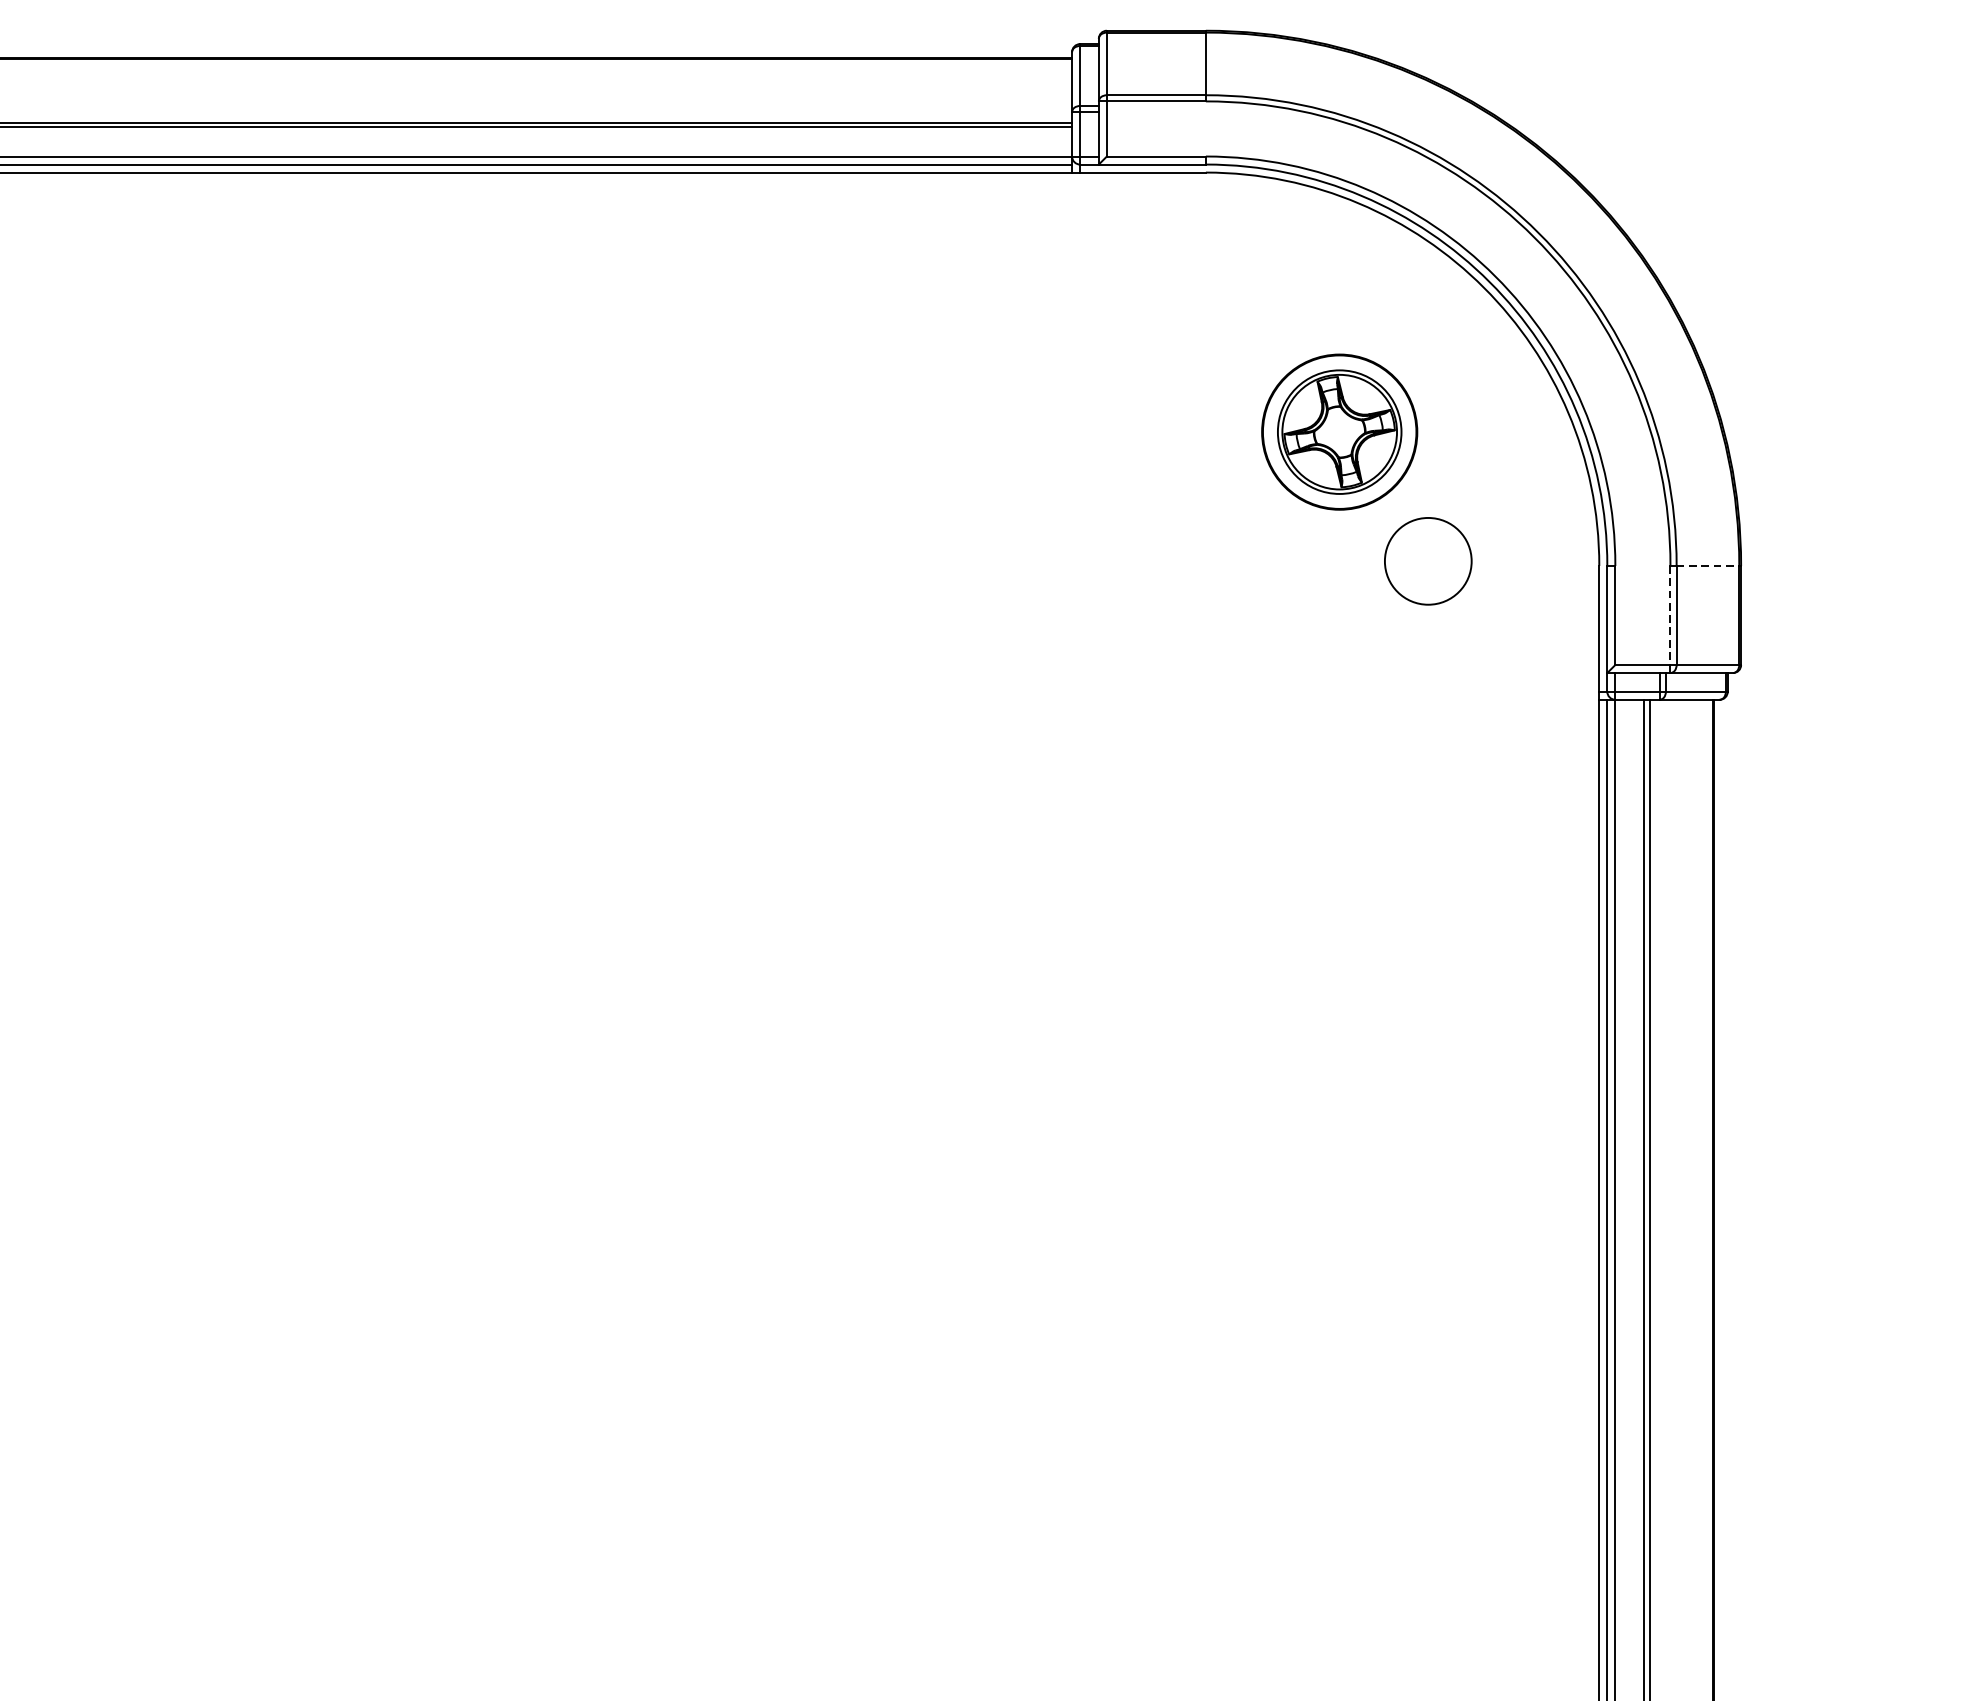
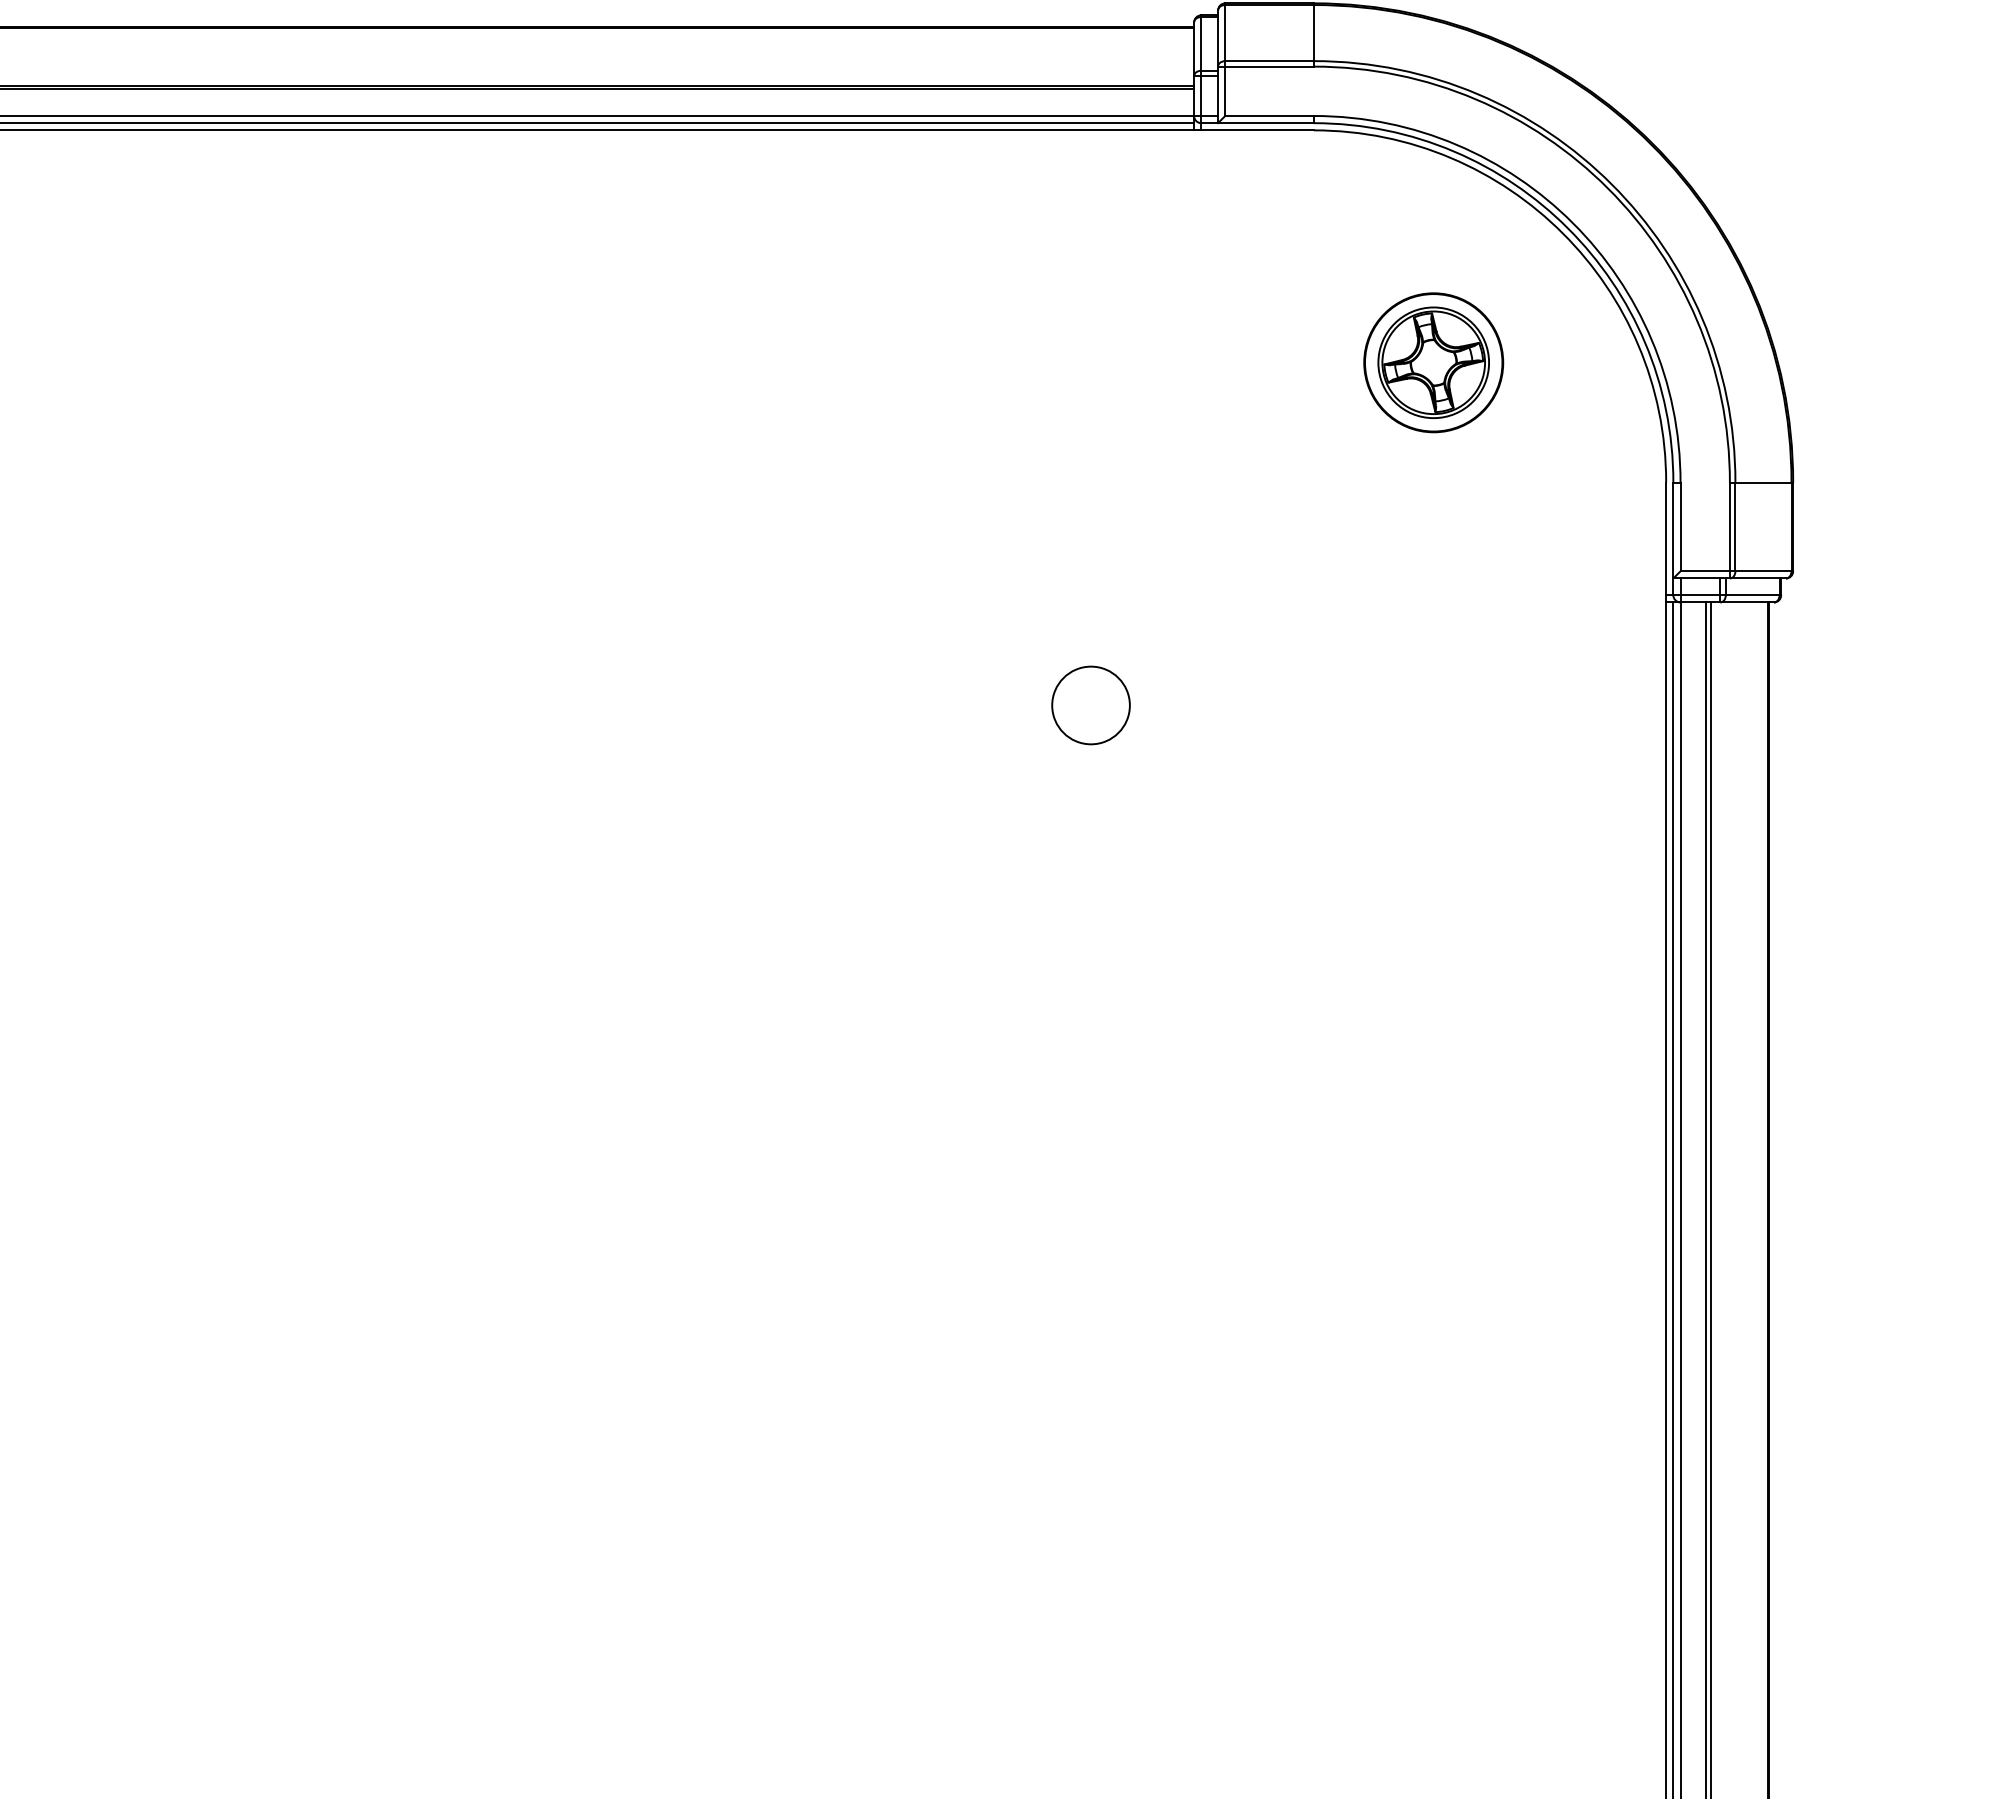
circle: (1427, 561) -> (1090, 705), moved
line: (1707, 565) -> (1763, 482), dashed -> solid
line: (1670, 616) -> (1729, 527), dashed -> solid

